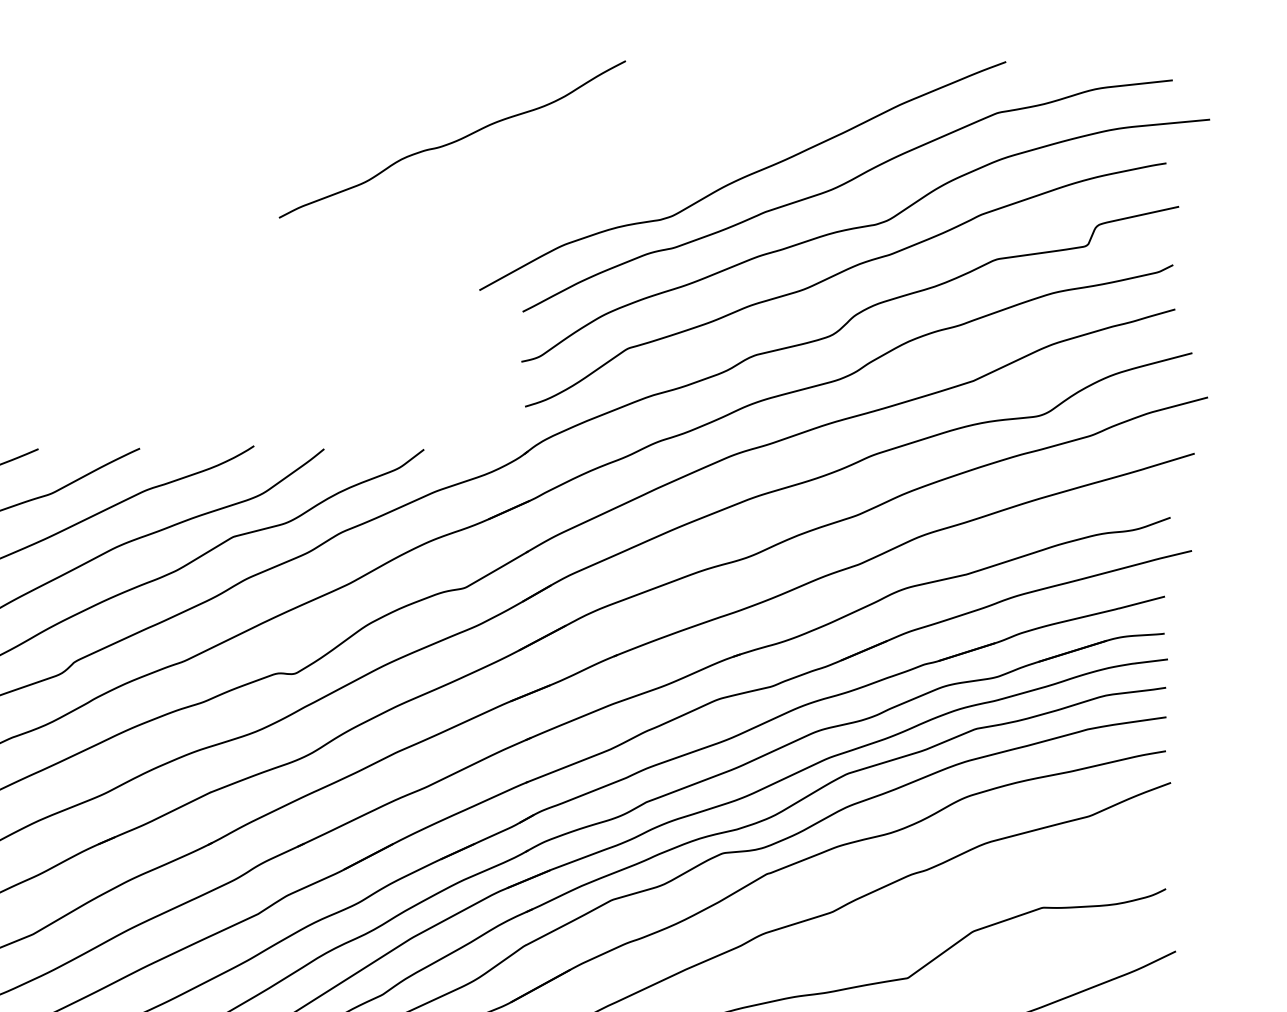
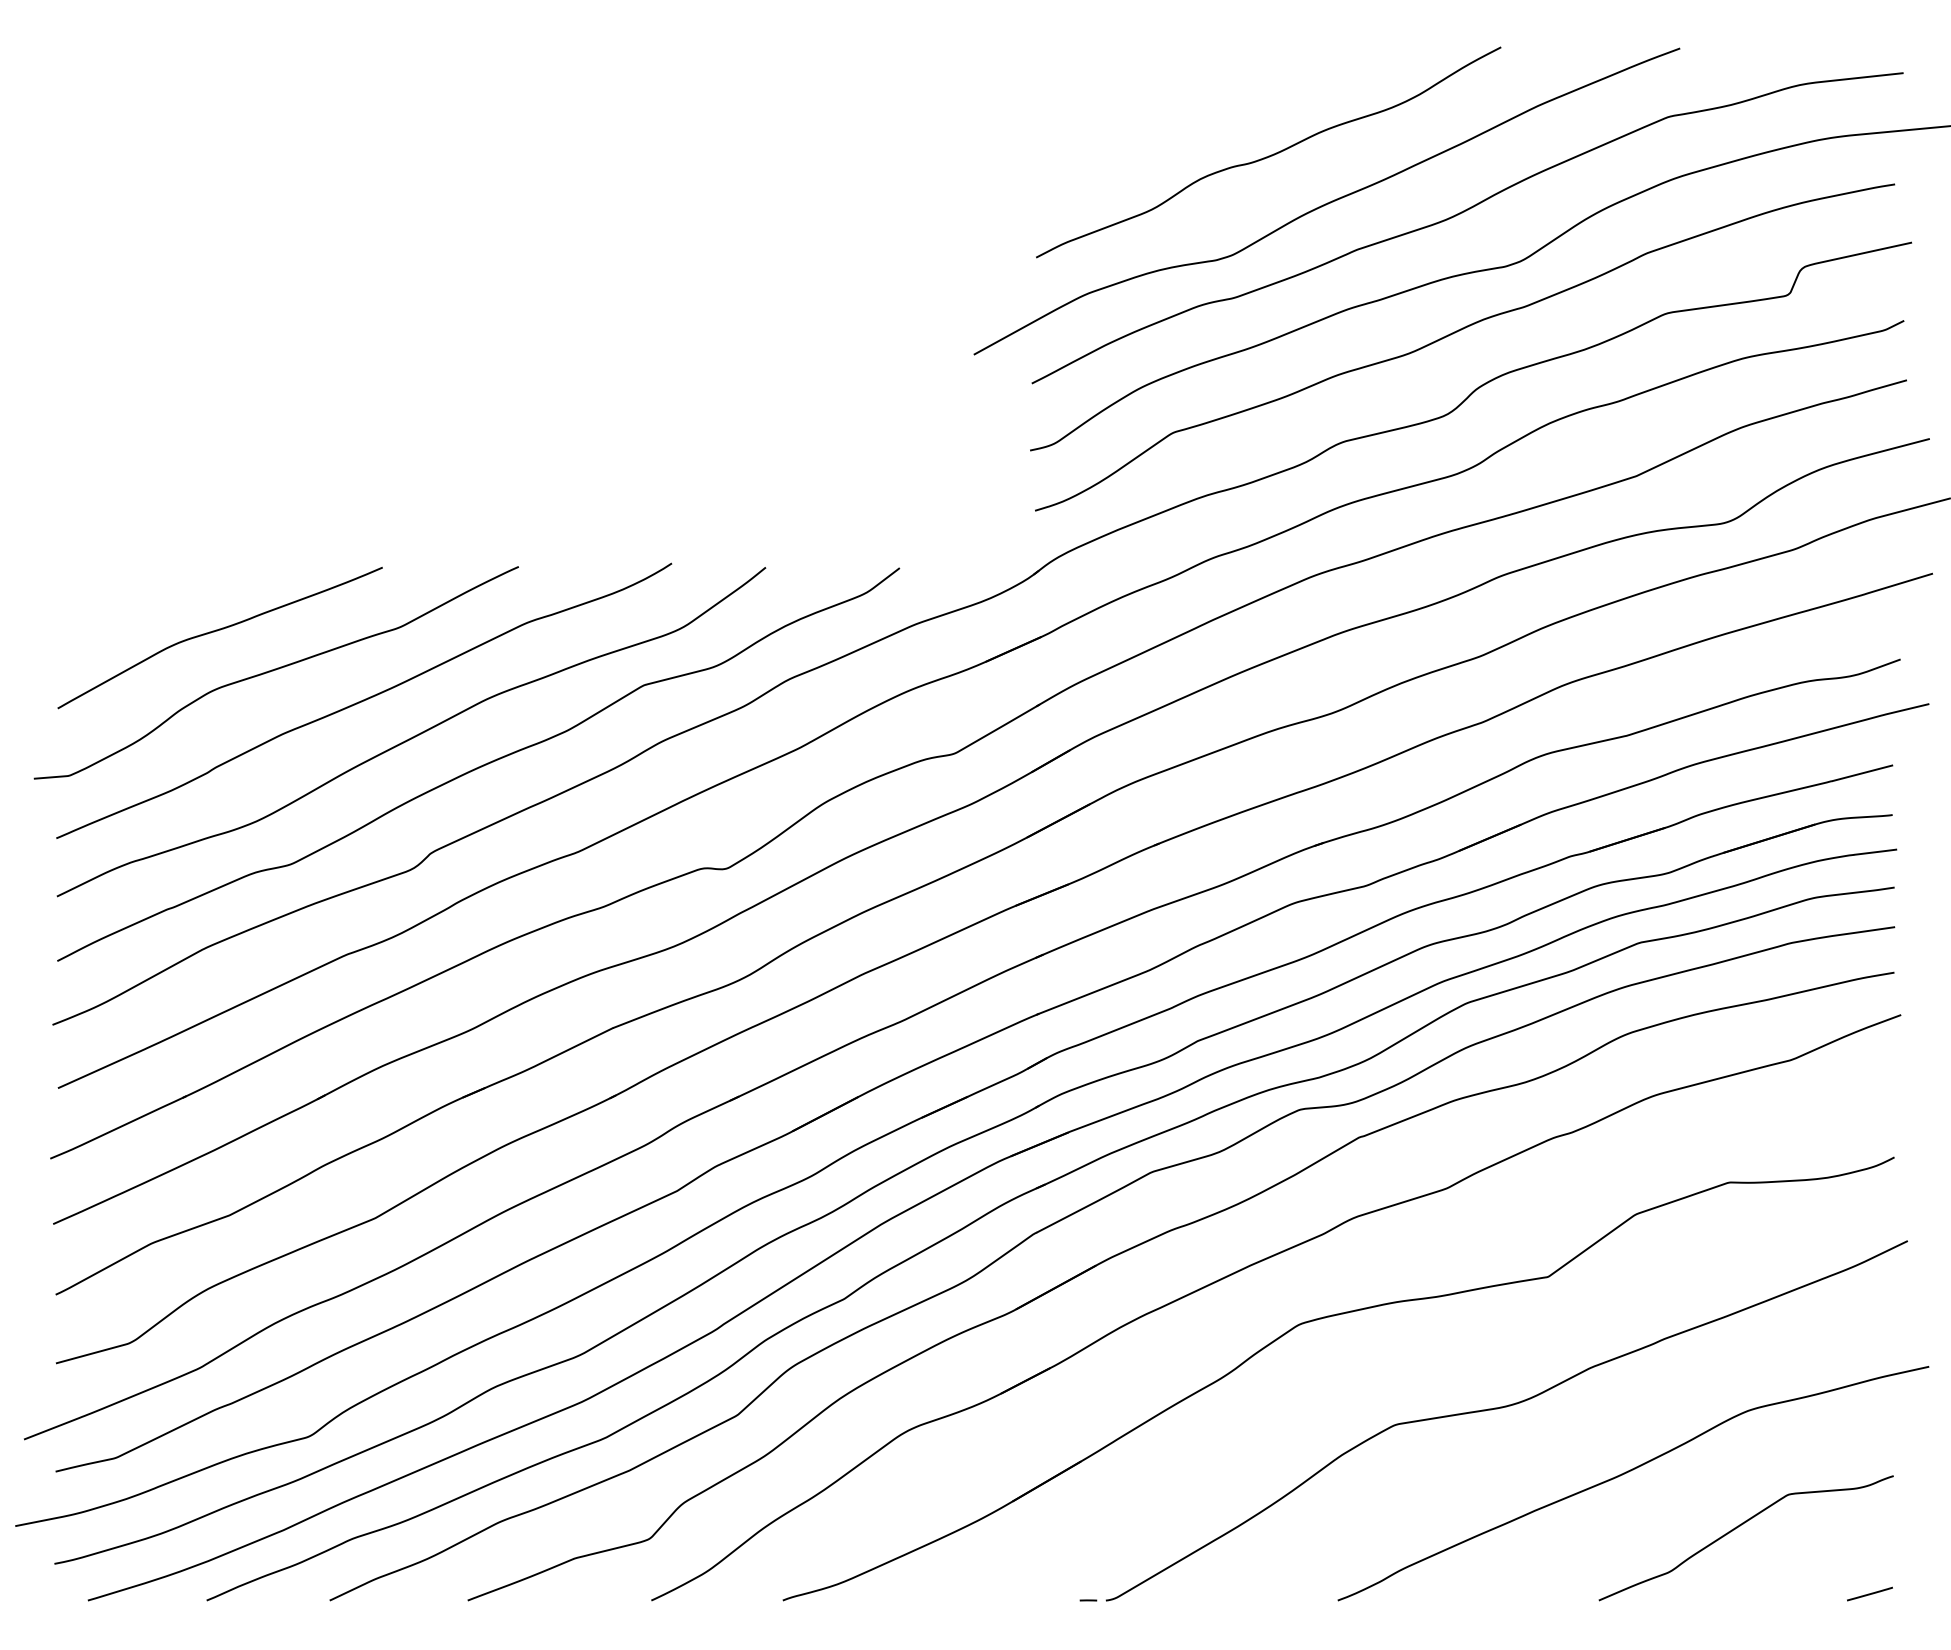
curve: (452, 141) -> (1268, 155), moved

